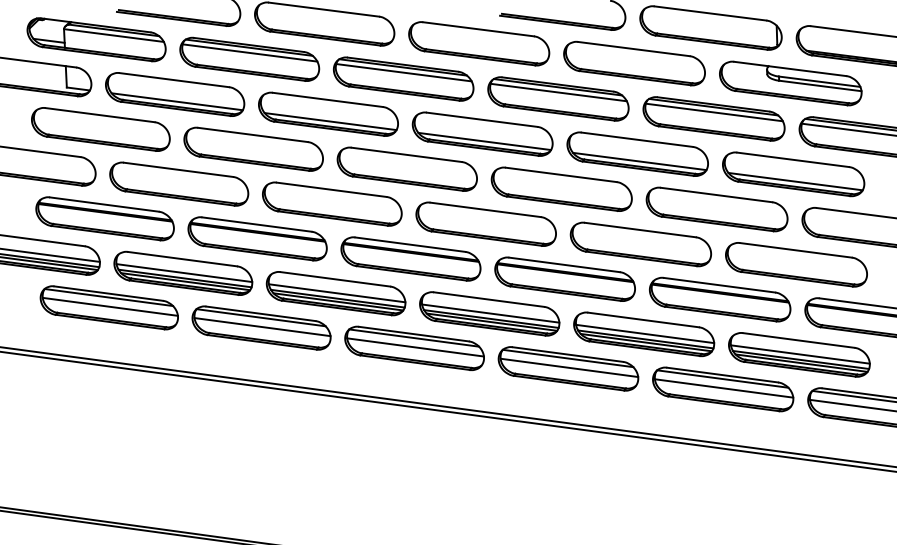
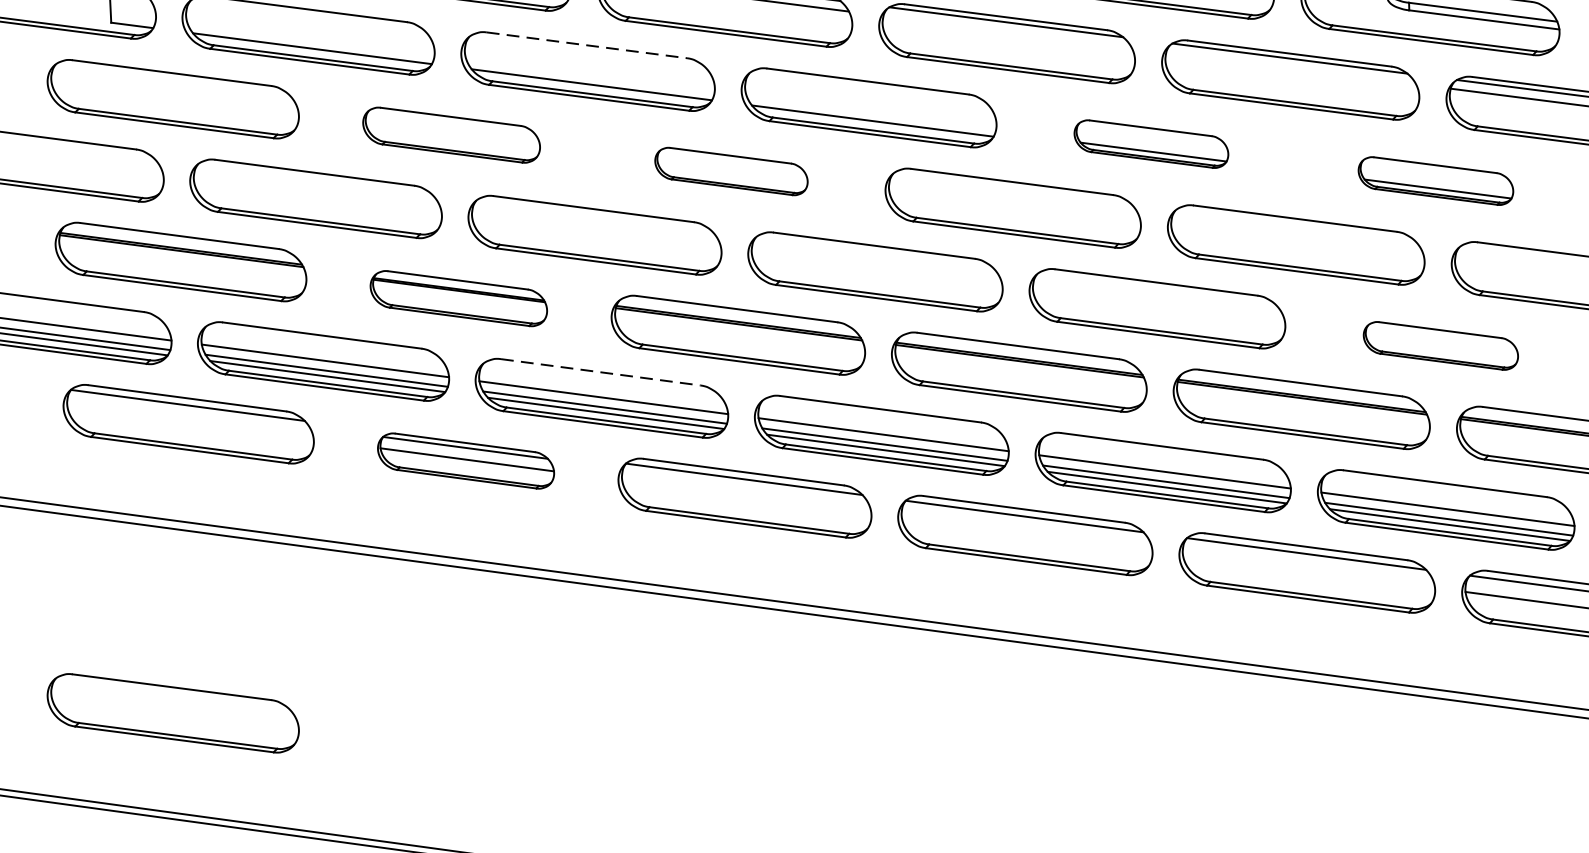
line: (558, 92) -> (1007, 31), removed
line: (328, 99) -> (588, 44), solid -> dashed
line: (713, 112) -> (1289, 68), removed
part: (253, 148) -> (451, 133), size x0.7
part: (637, 153) -> (1151, 142), size x0.6
part: (406, 168) -> (730, 170), size x0.6
part: (793, 174) -> (1435, 181), size x0.6
part: (257, 238) -> (458, 297), size x0.7
part: (796, 264) -> (1440, 345), size x0.6
line: (335, 279) -> (600, 372), solid -> dashed
line: (109, 306) -> (188, 421), removed
part: (261, 327) -> (465, 460), size x0.7
line: (415, 347) -> (746, 496), removed
line: (569, 367) -> (1027, 532), removed
line: (723, 388) -> (1307, 571), removed
part: (100, 466) -> (172, 713), added

